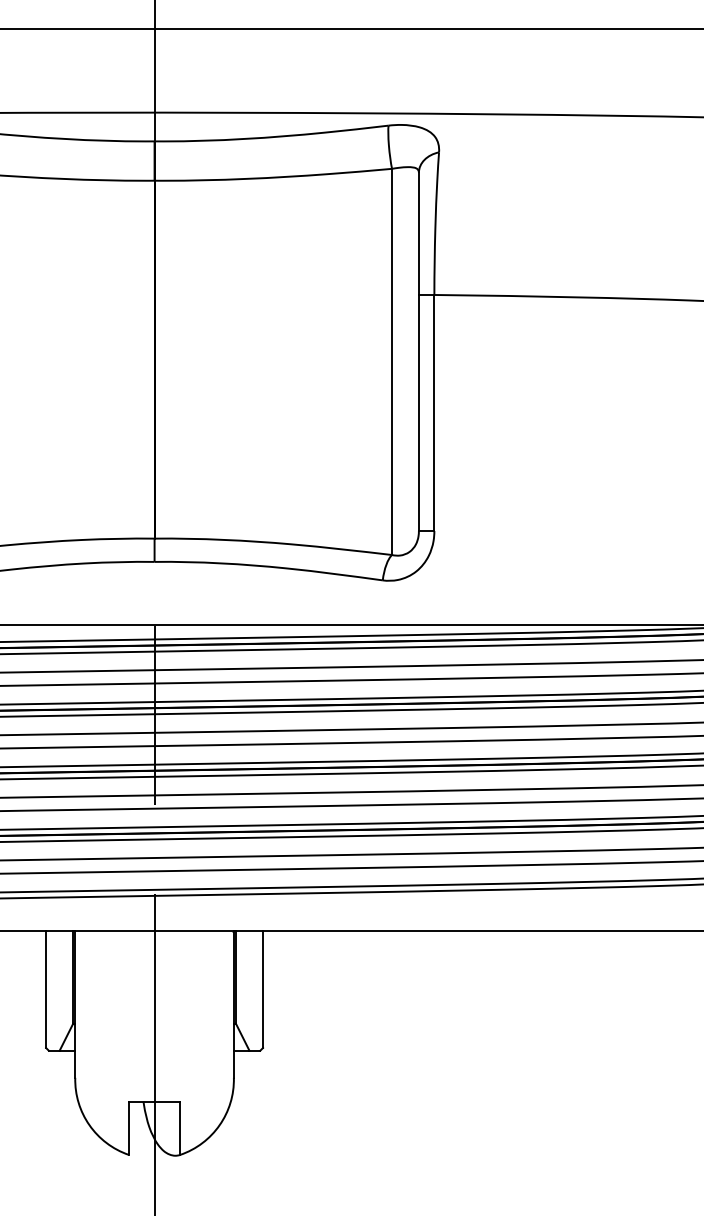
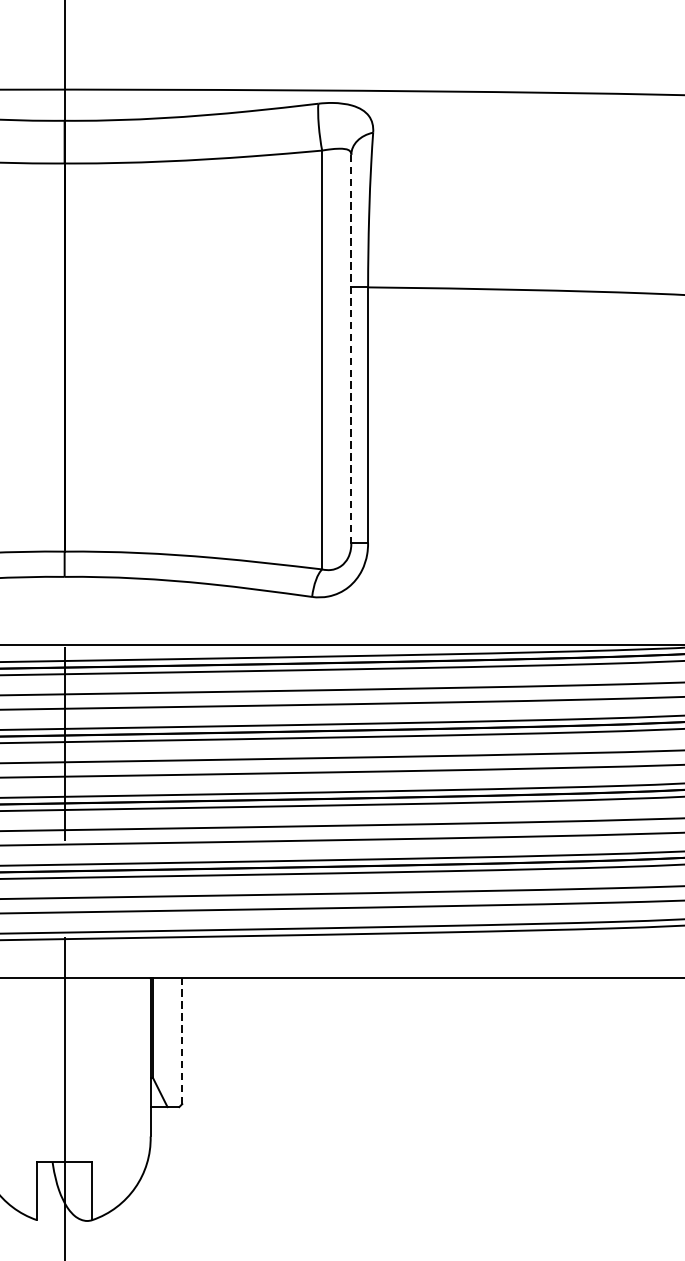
line: (418, 352) -> (350, 349), solid -> dashed
line: (263, 989) -> (182, 1040), solid -> dashed

